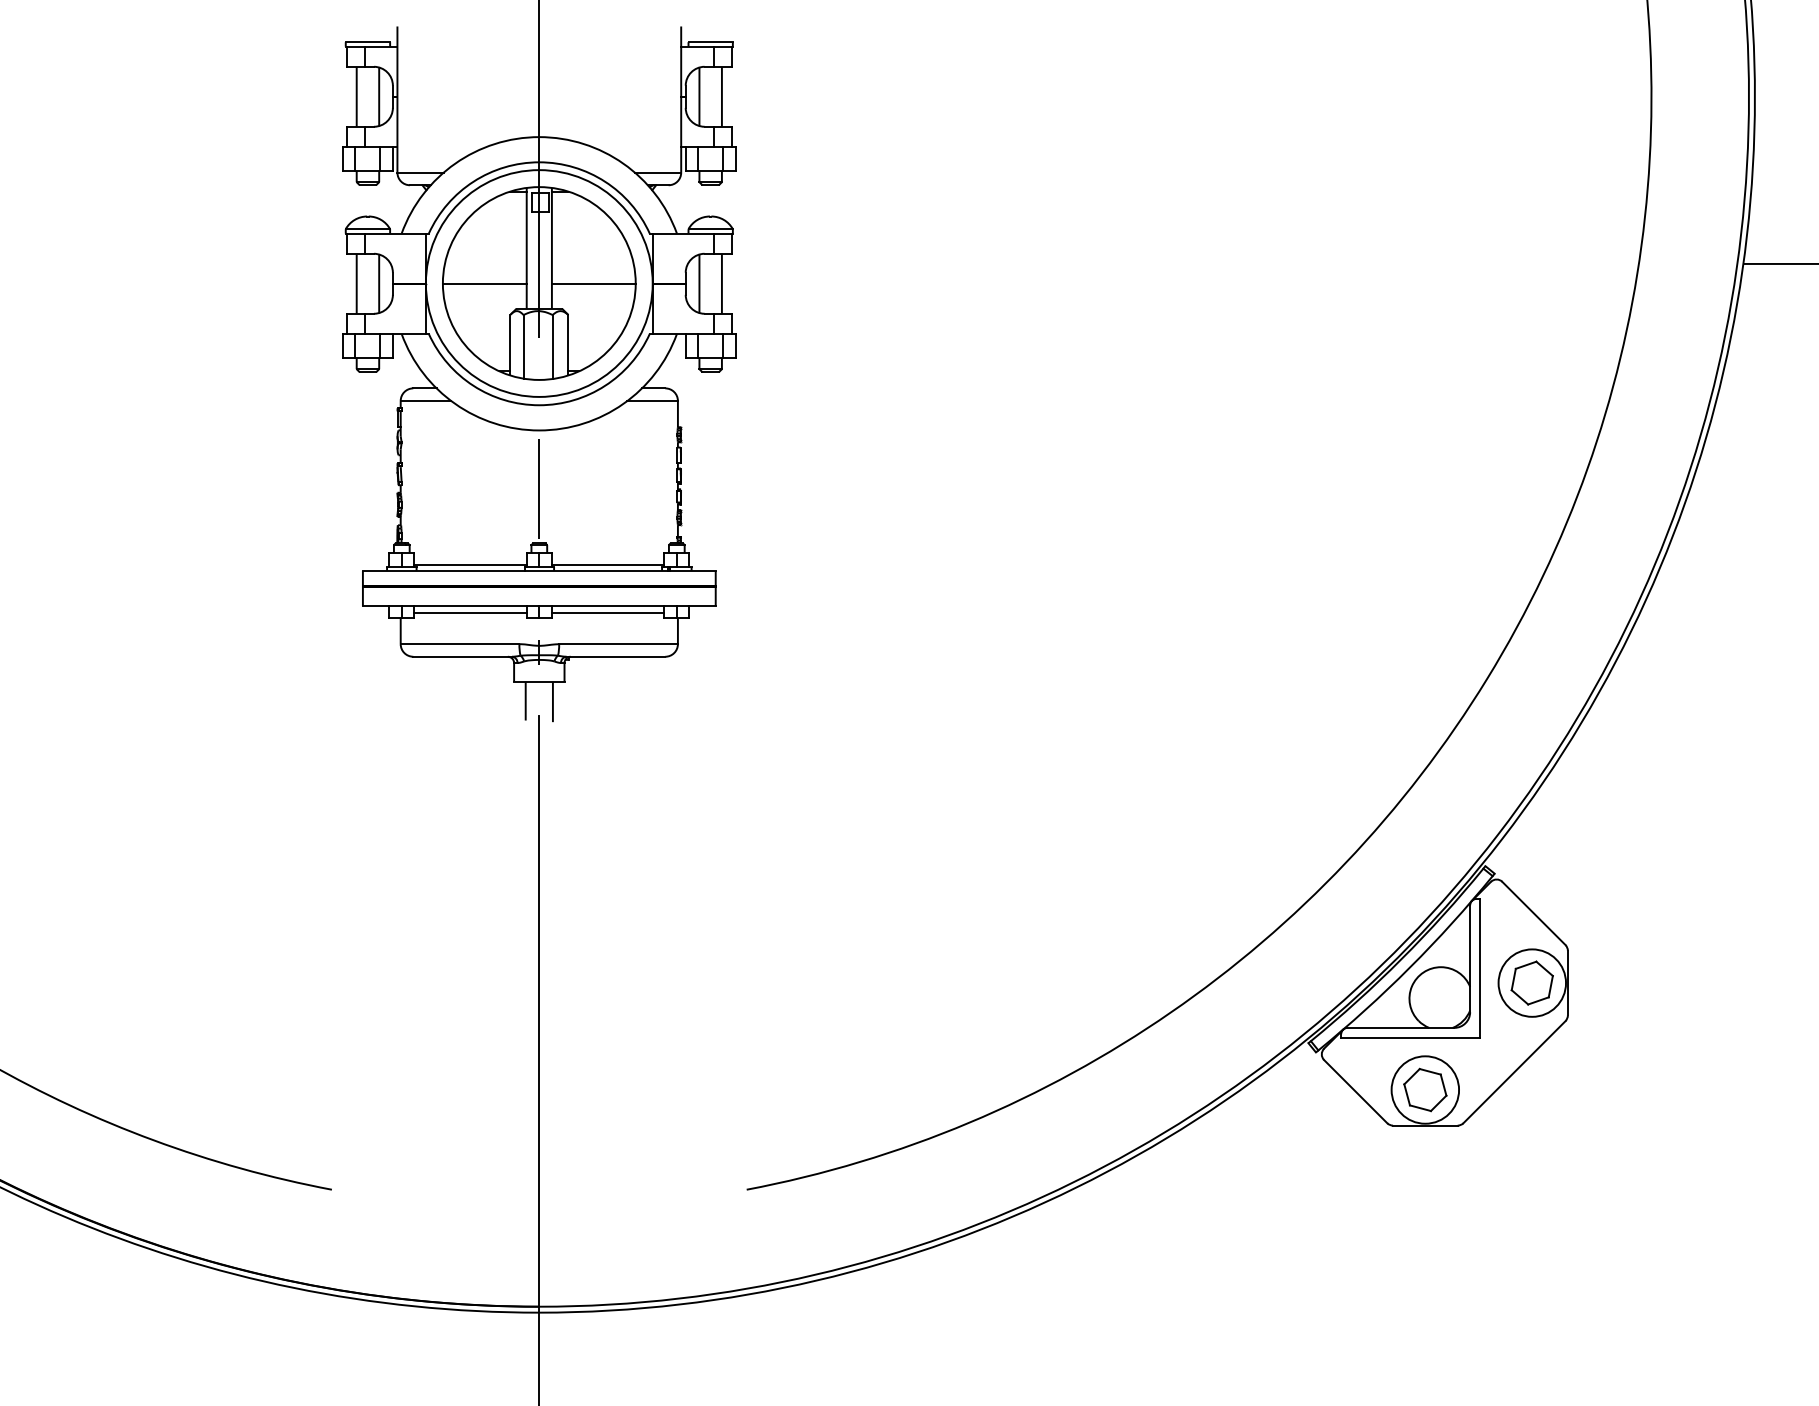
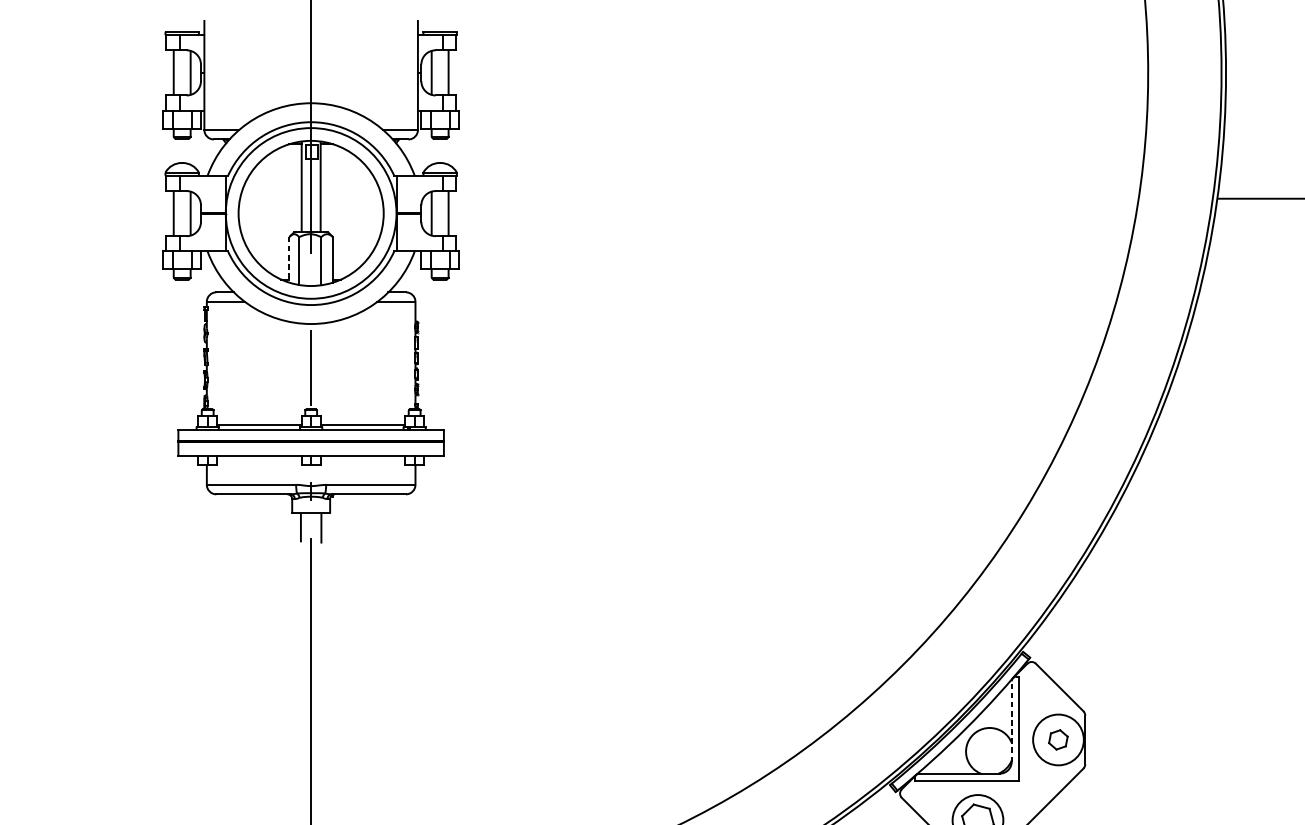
line: (484, 283) -> (269, 213), removed
line: (593, 283) -> (351, 213), removed
line: (510, 345) -> (289, 260), solid -> dashed
line: (470, 612) -> (259, 461), removed
line: (607, 612) -> (362, 461), removed
line: (1470, 958) -> (1011, 721), solid -> dashed
part: (1531, 982) -> (1057, 739), size x0.6

